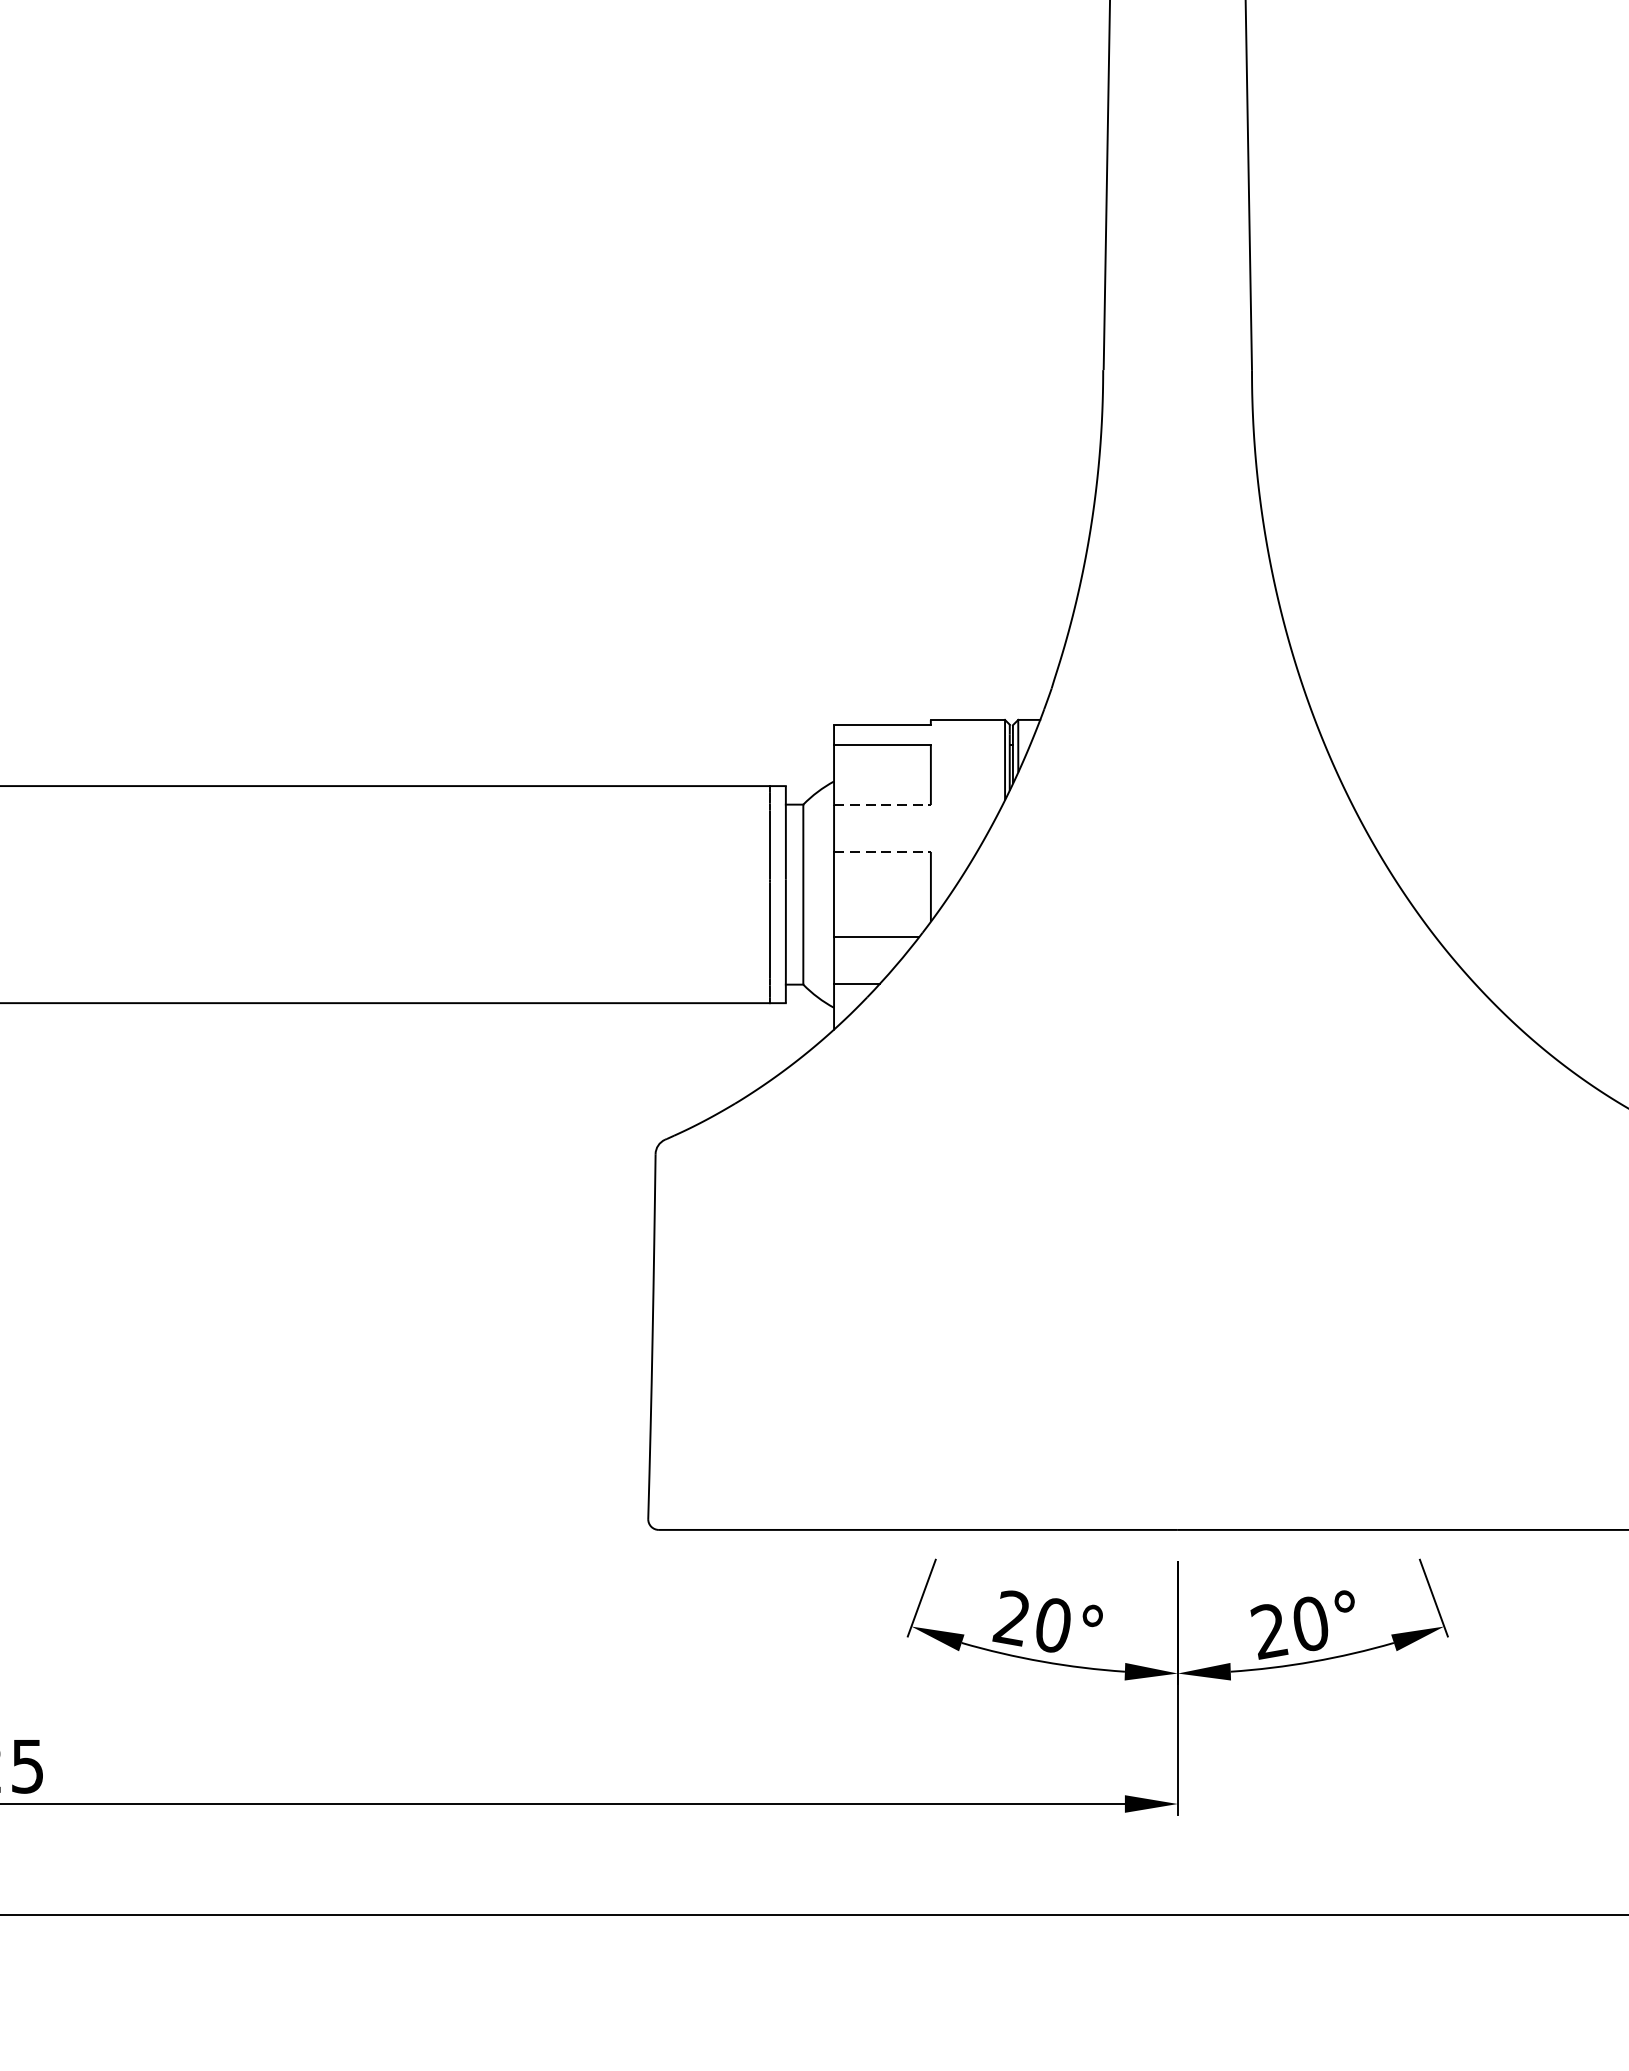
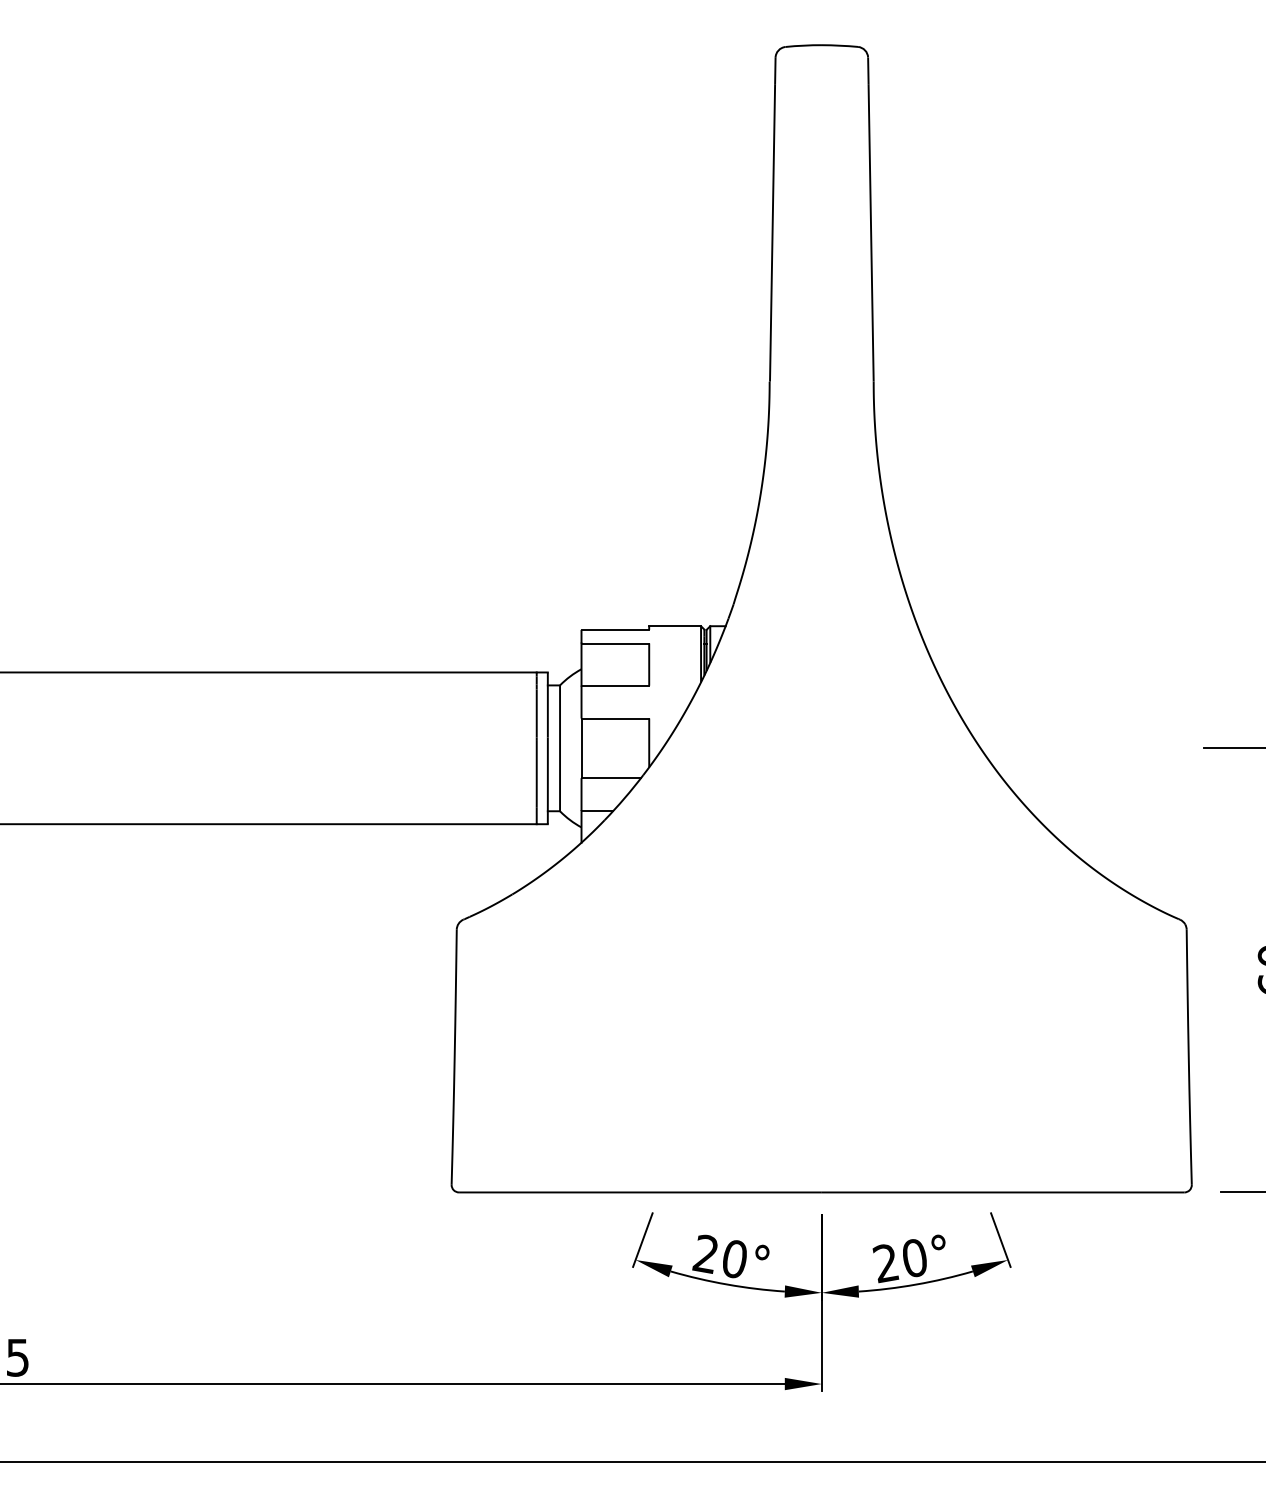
line: (882, 804) -> (615, 685), dashed -> solid
line: (882, 851) -> (615, 718), dashed -> solid

